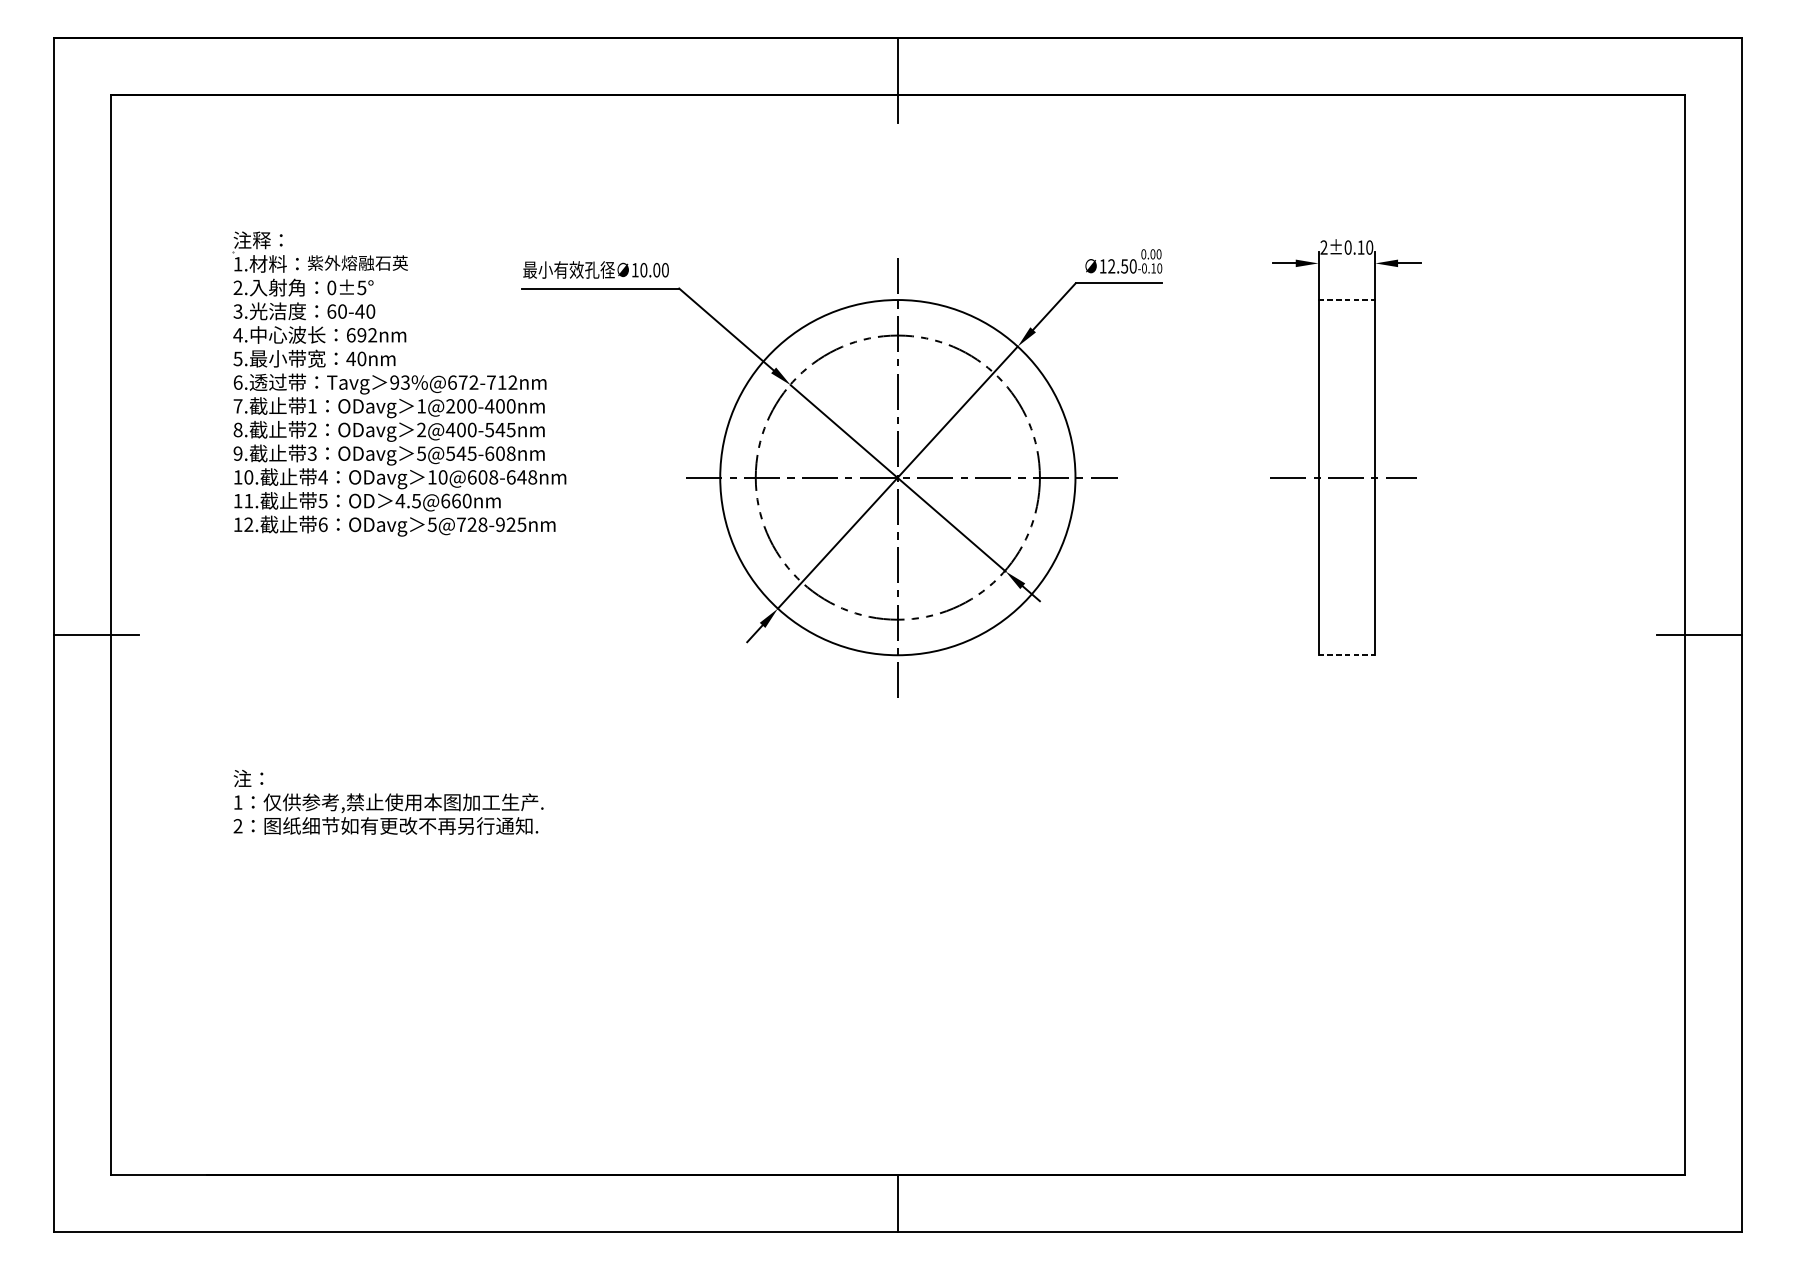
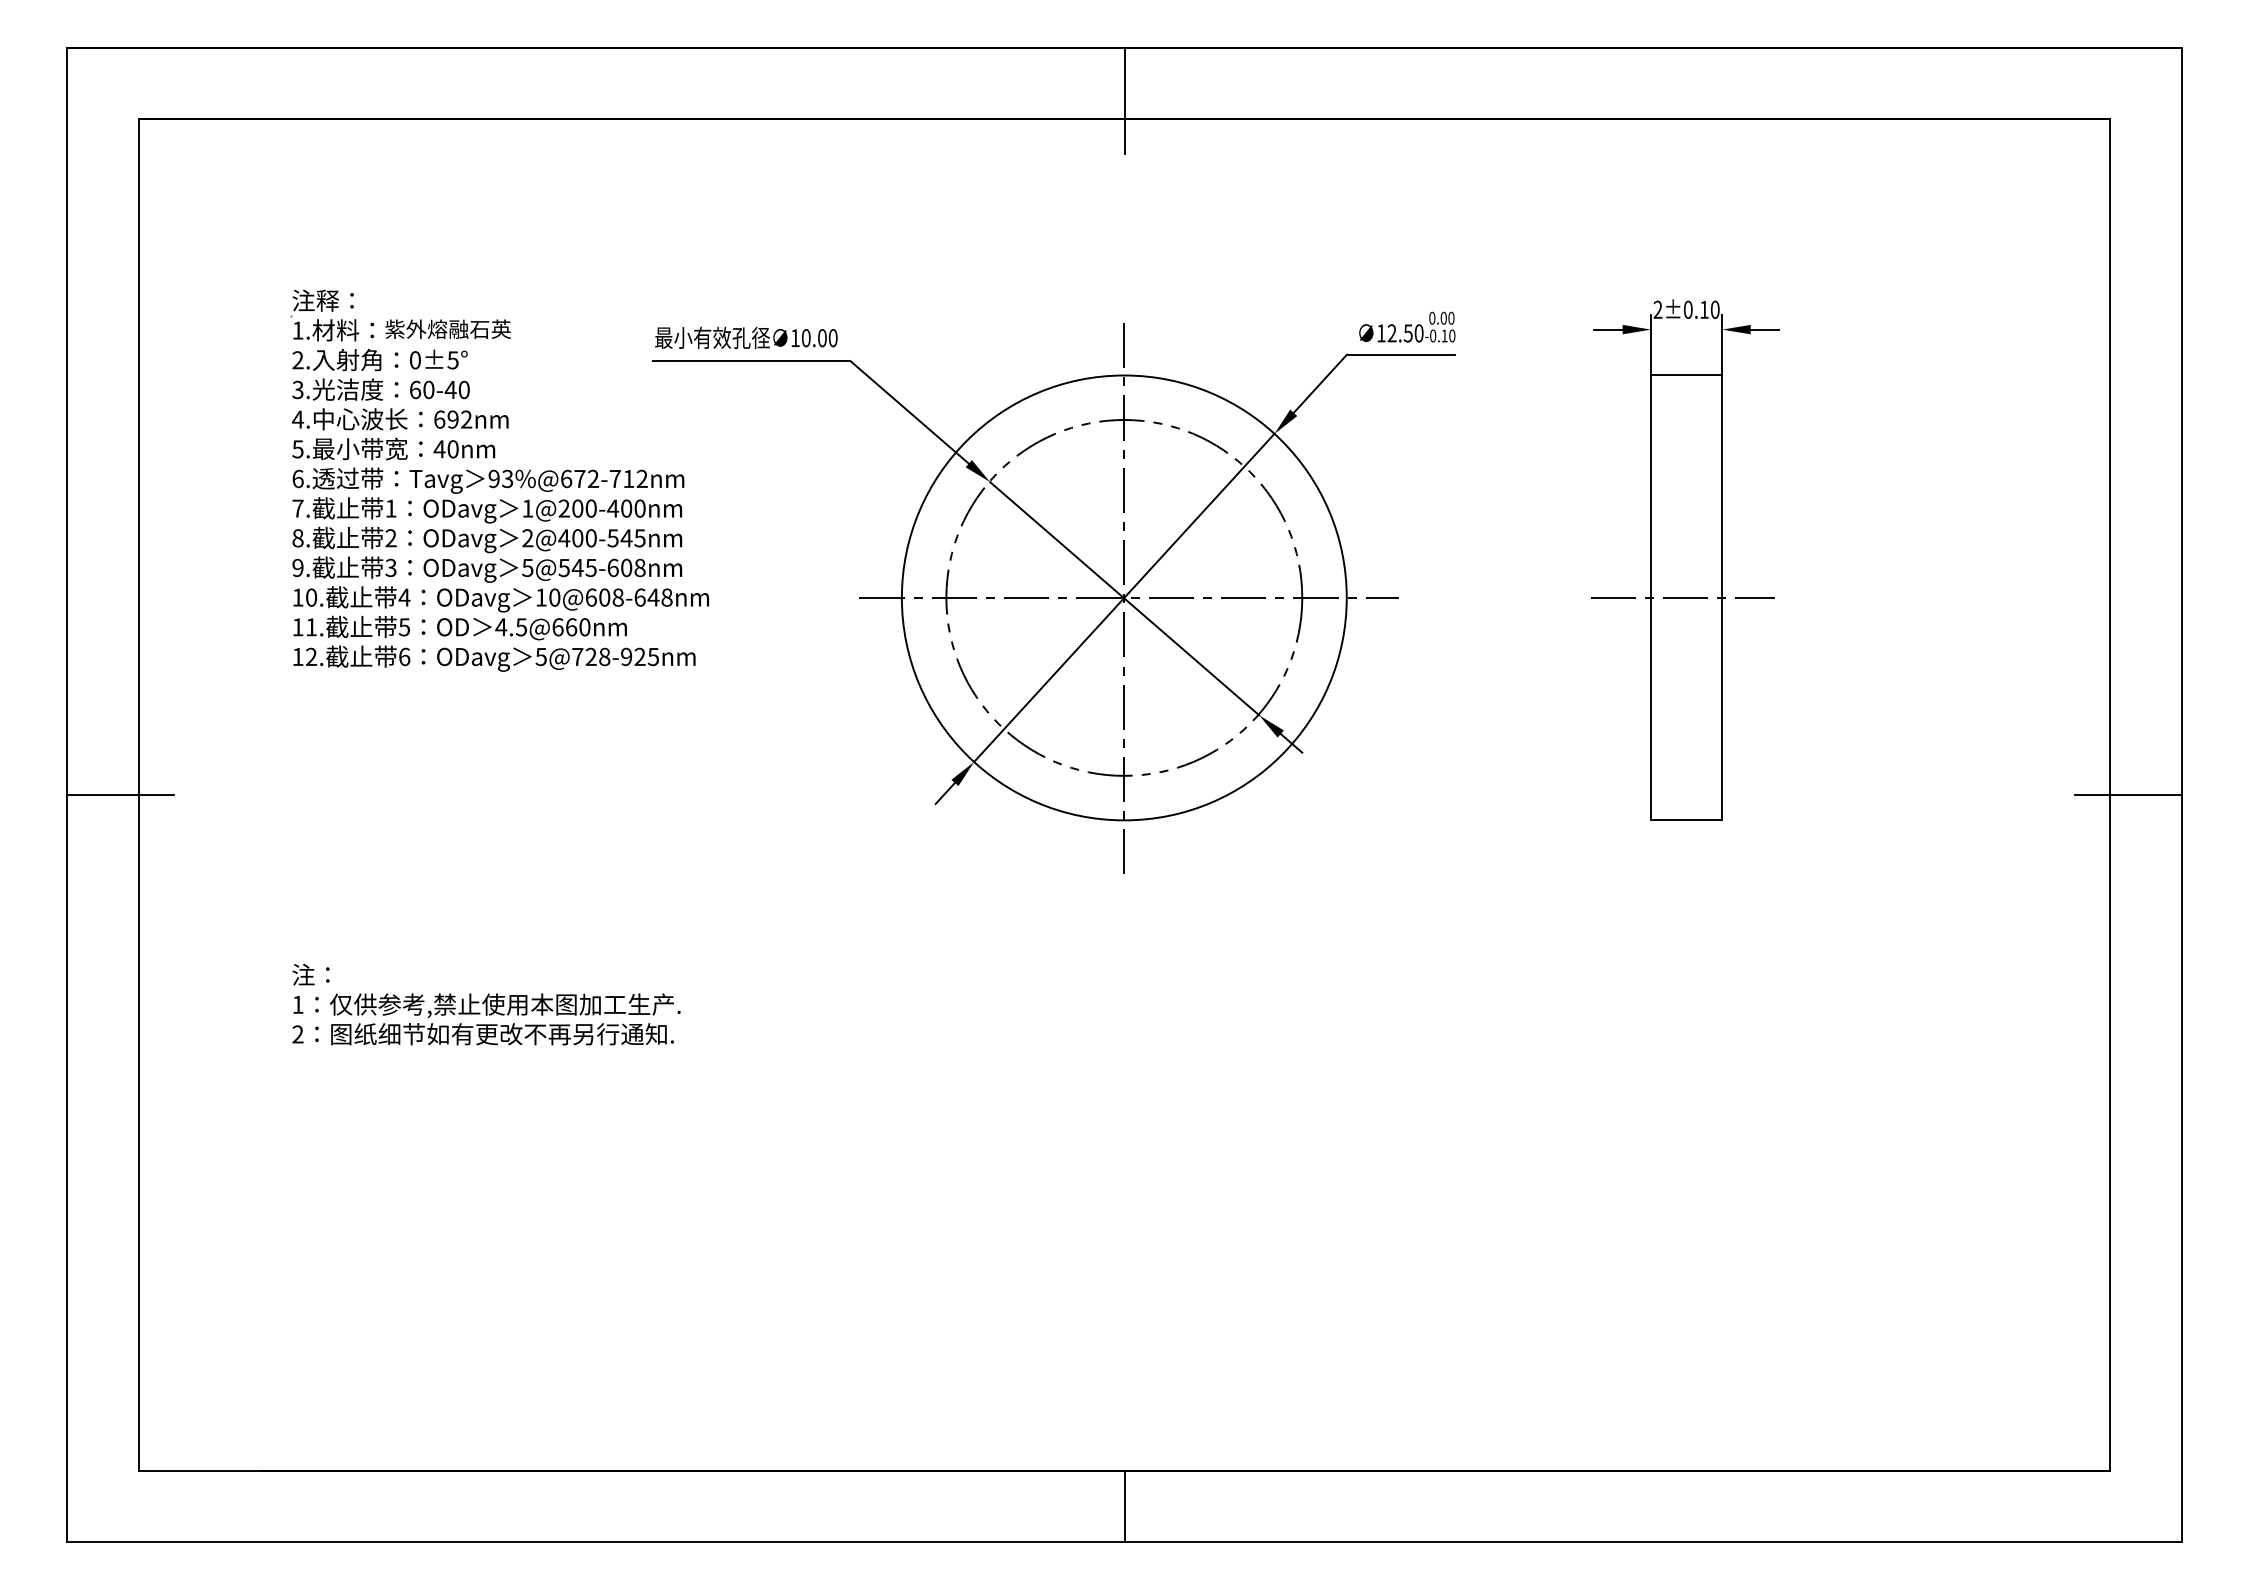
line: (1346, 300) -> (1686, 375), dashed -> solid
line: (1346, 655) -> (1686, 820), dashed -> solid

